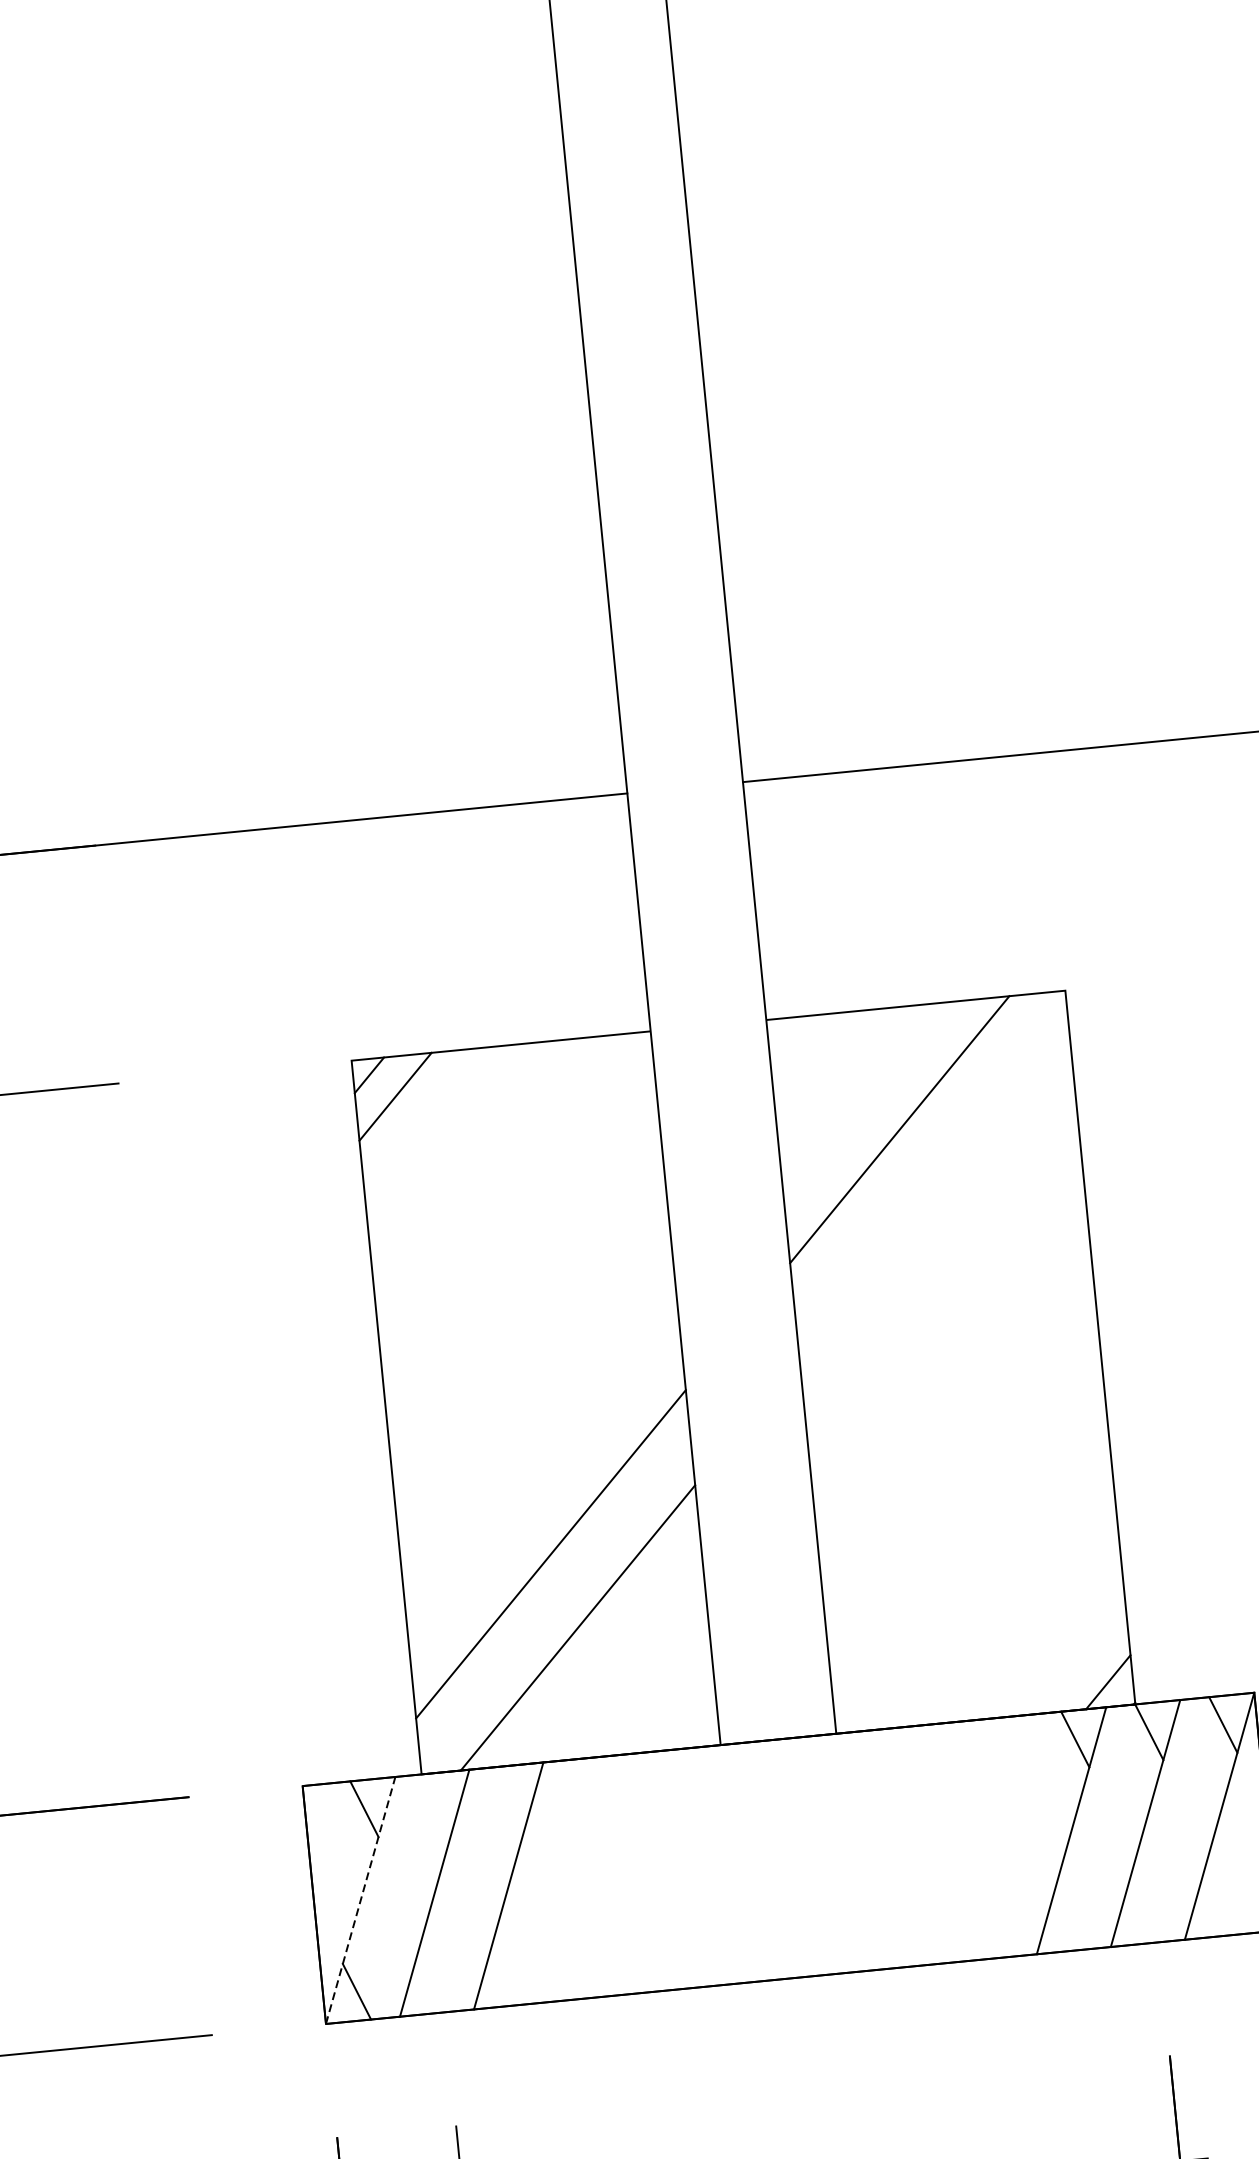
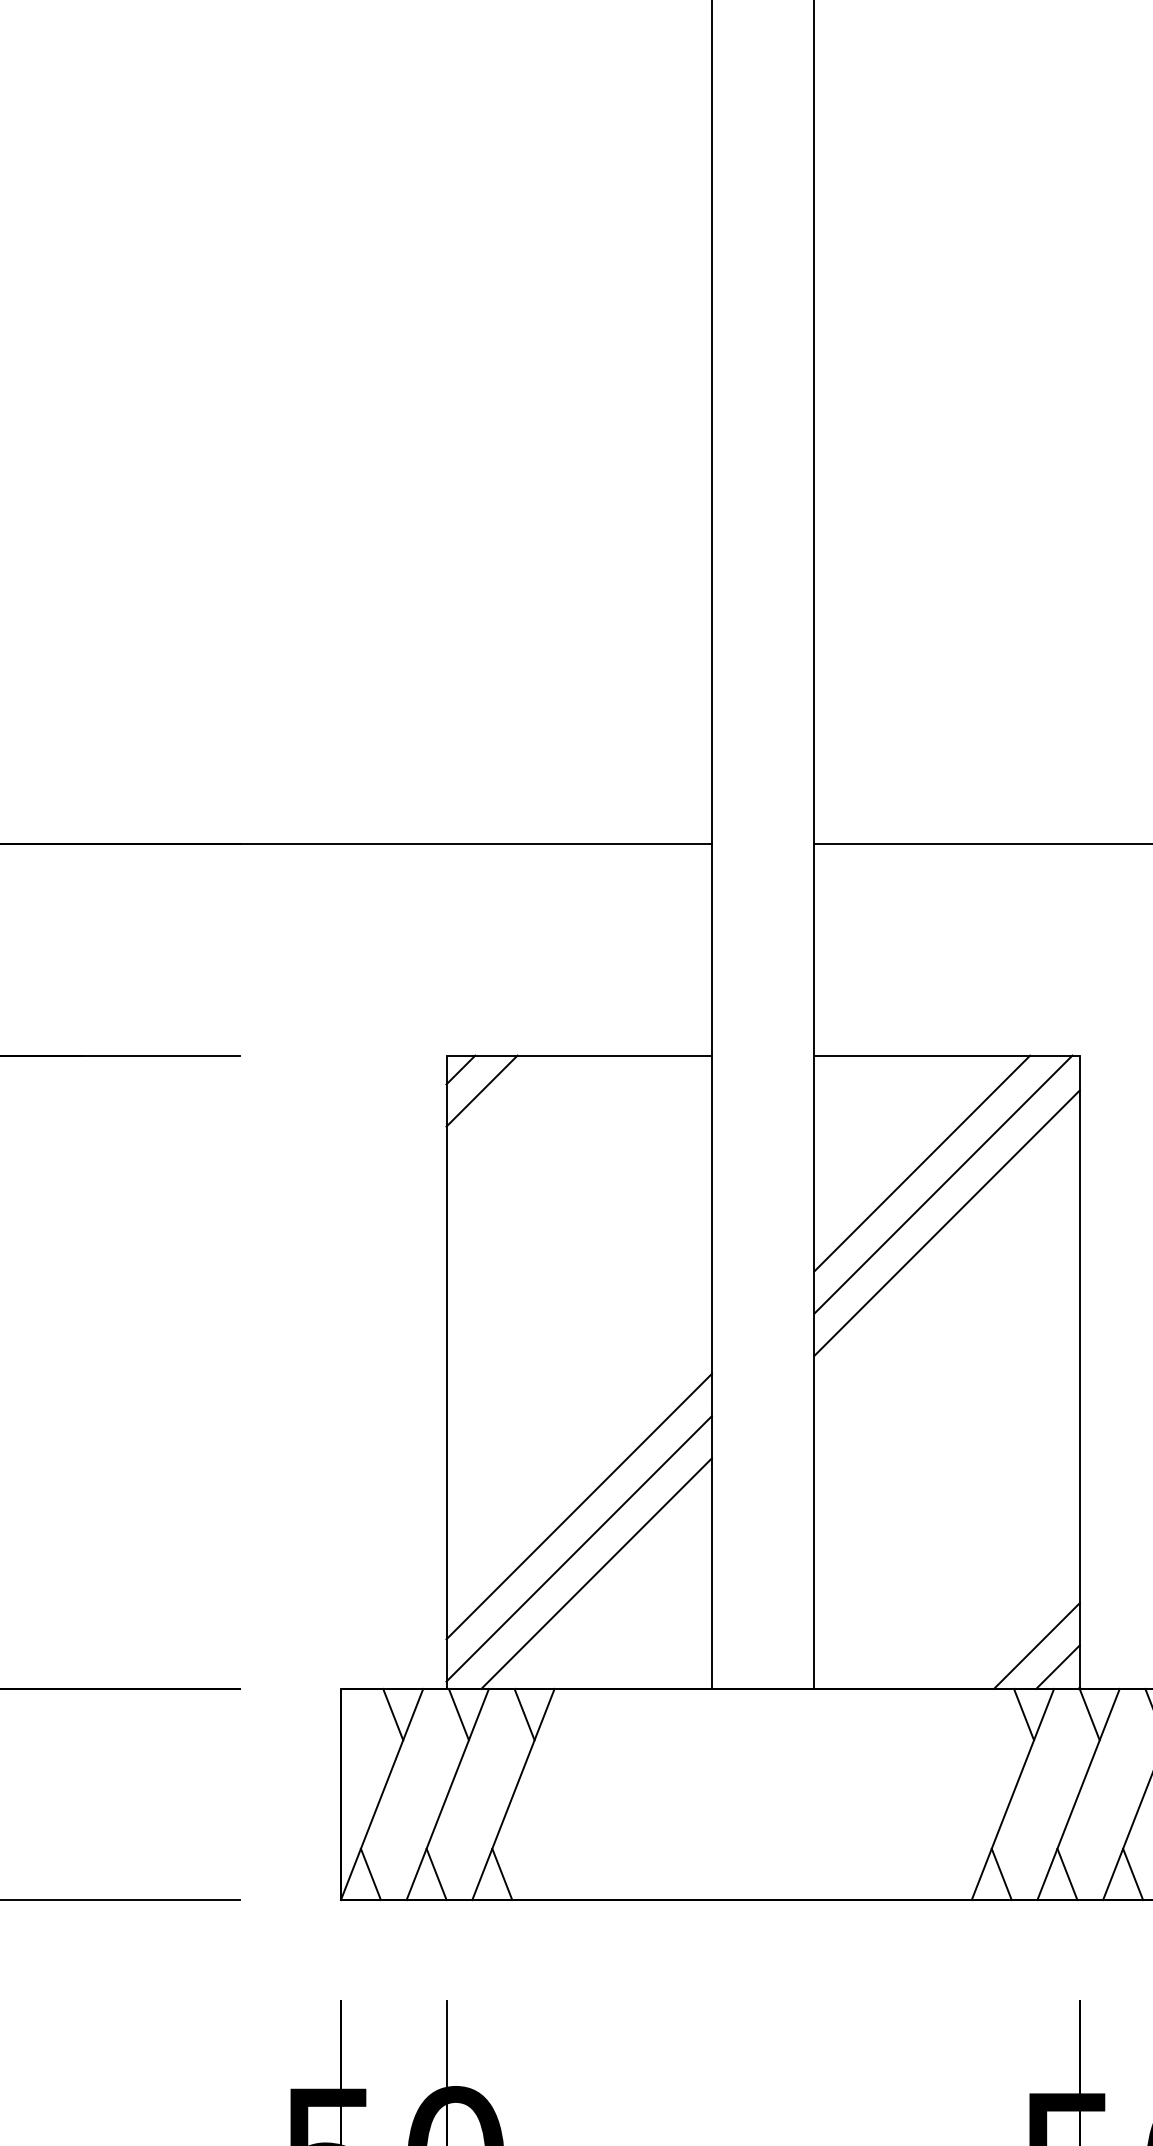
line: (925, 1151) -> (943, 1184), added
line: (933, 1193) -> (946, 1222), added
line: (554, 1601) -> (578, 1548), added
line: (1081, 1660) -> (1036, 1645), added
line: (512, 1794) -> (524, 1714), added
line: (437, 1801) -> (458, 1714), added
line: (361, 1900) -> (382, 1794), dashed -> solid
line: (1216, 1907) -> (1133, 1874), added
line: (1141, 1914) -> (1067, 1874), added
line: (1067, 1922) -> (1001, 1874), added
line: (505, 1977) -> (502, 1874), added
line: (430, 1984) -> (436, 1874), added

